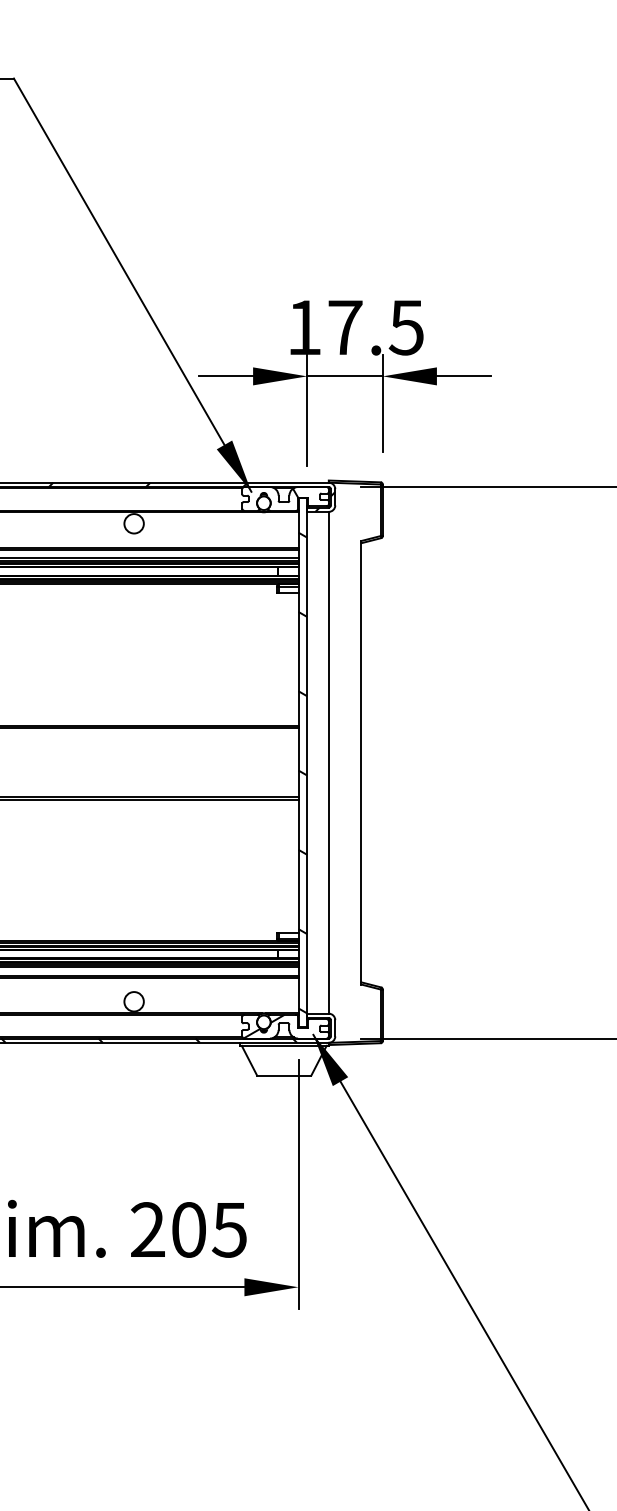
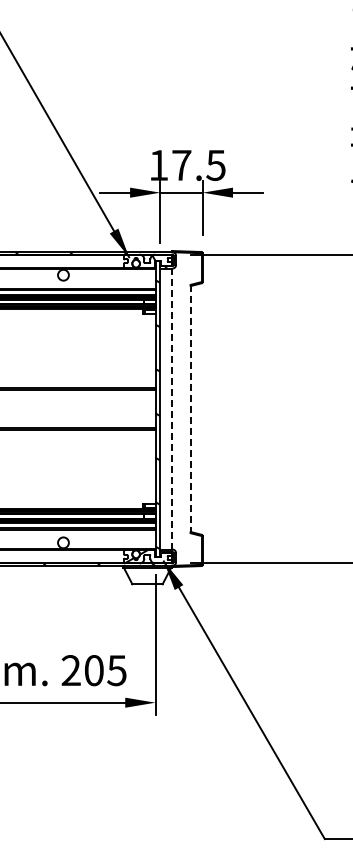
line: (328, 761) -> (172, 408), solid -> dashed
line: (360, 763) -> (190, 409), solid -> dashed

